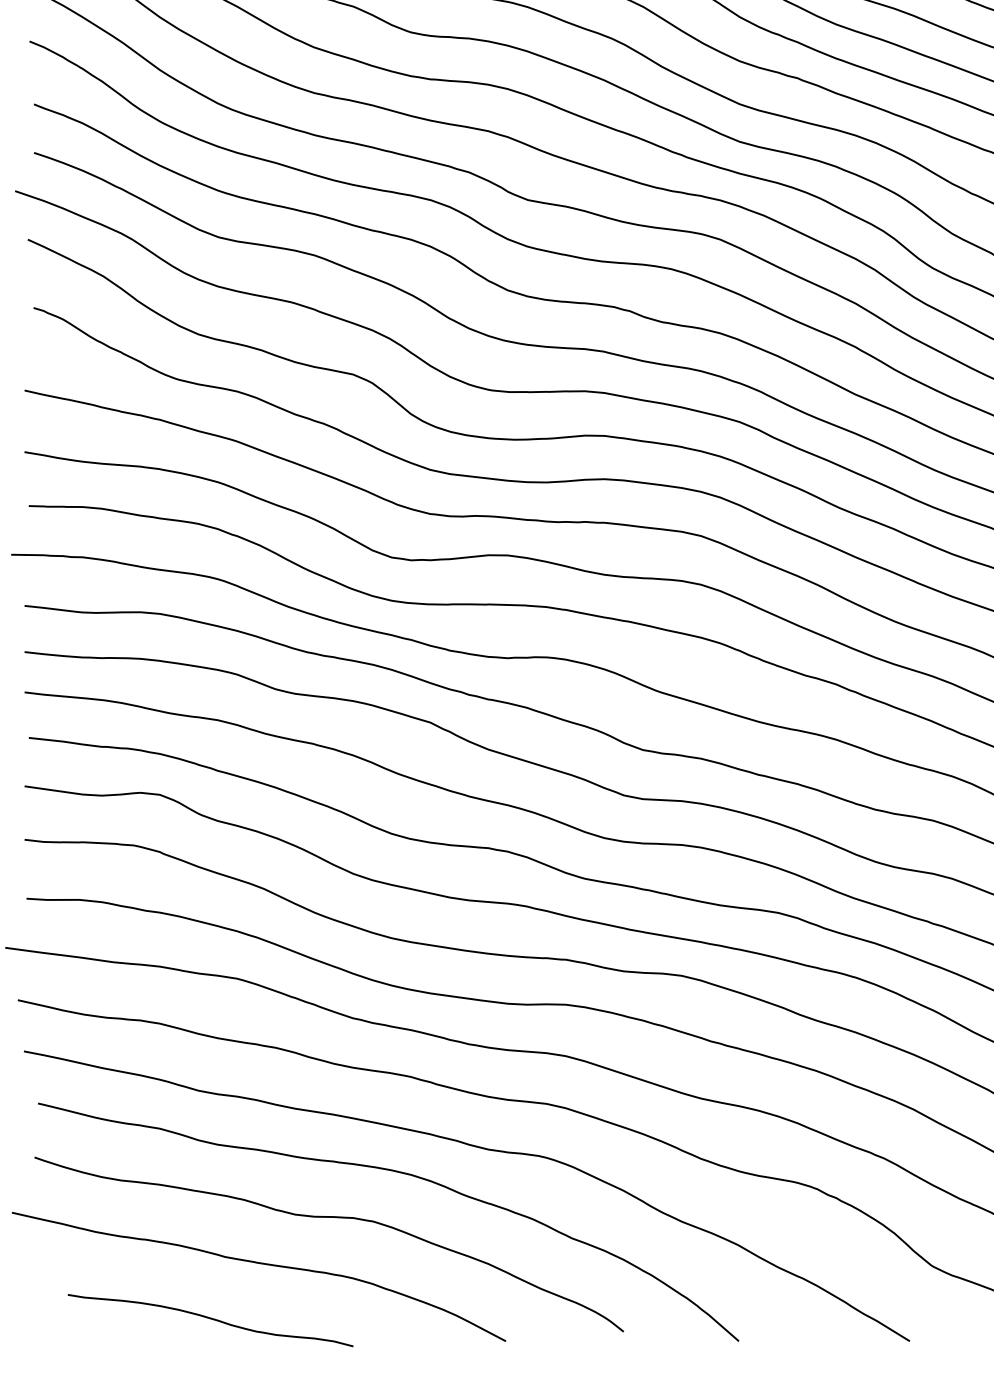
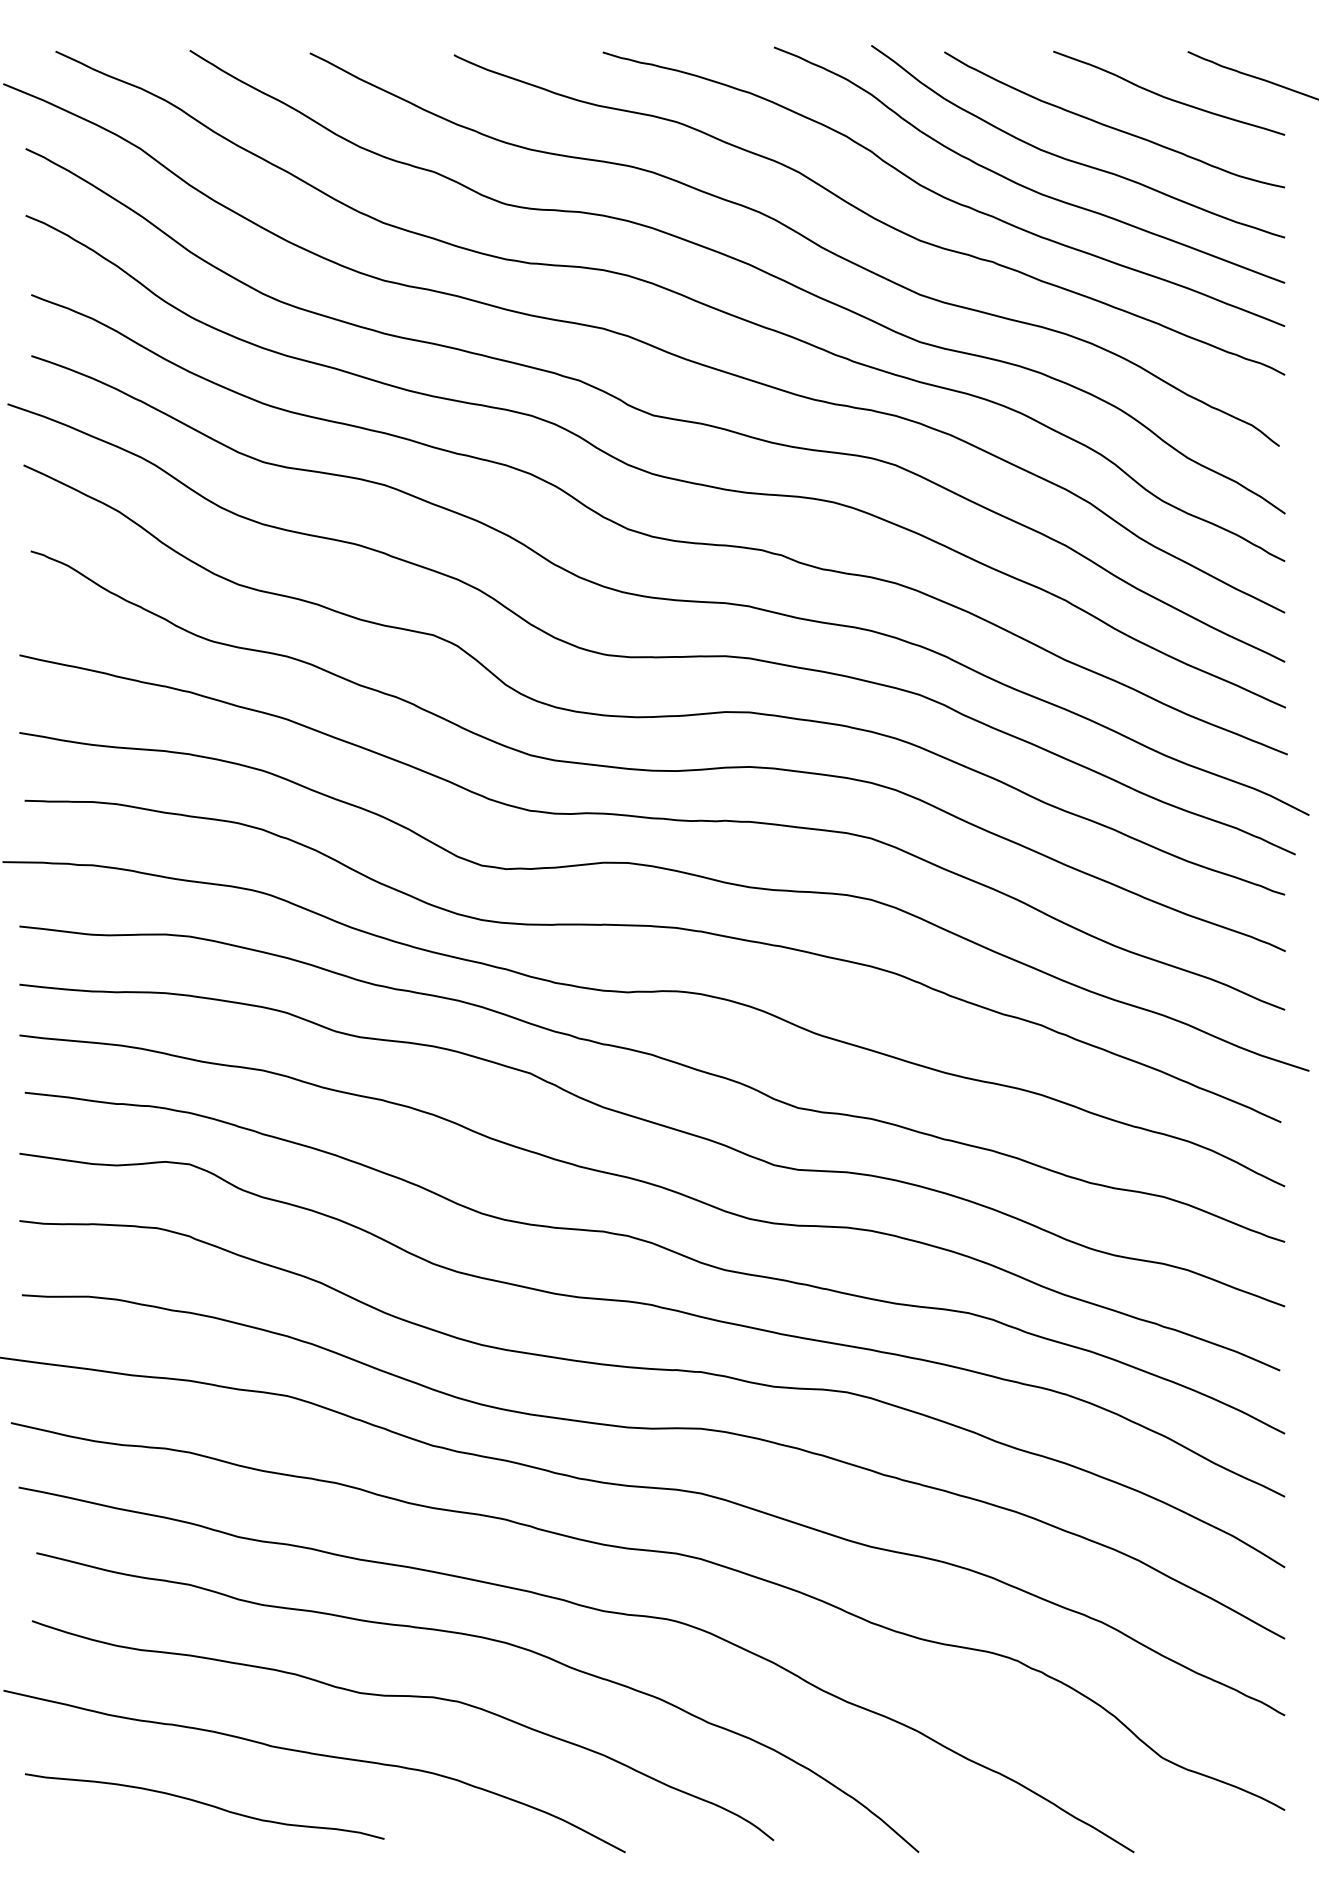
curve: (210, 1319) -> (204, 1804), moved

